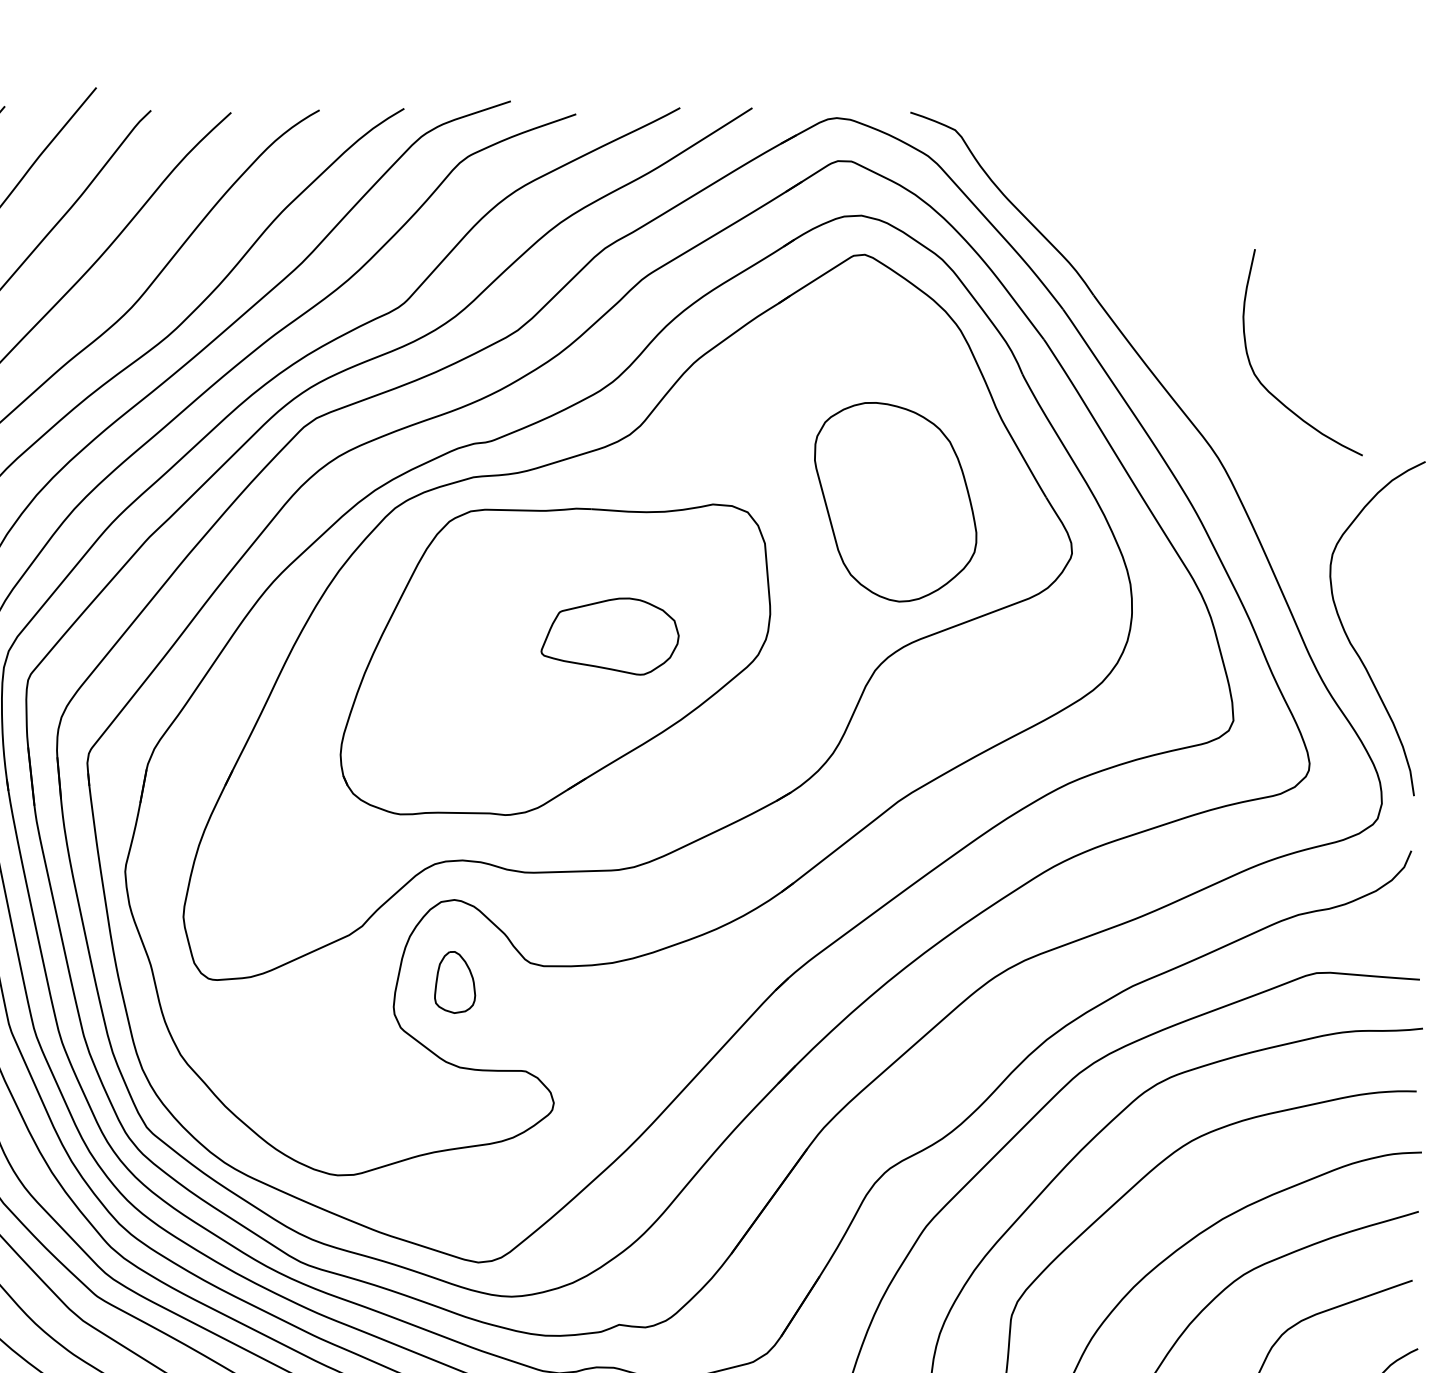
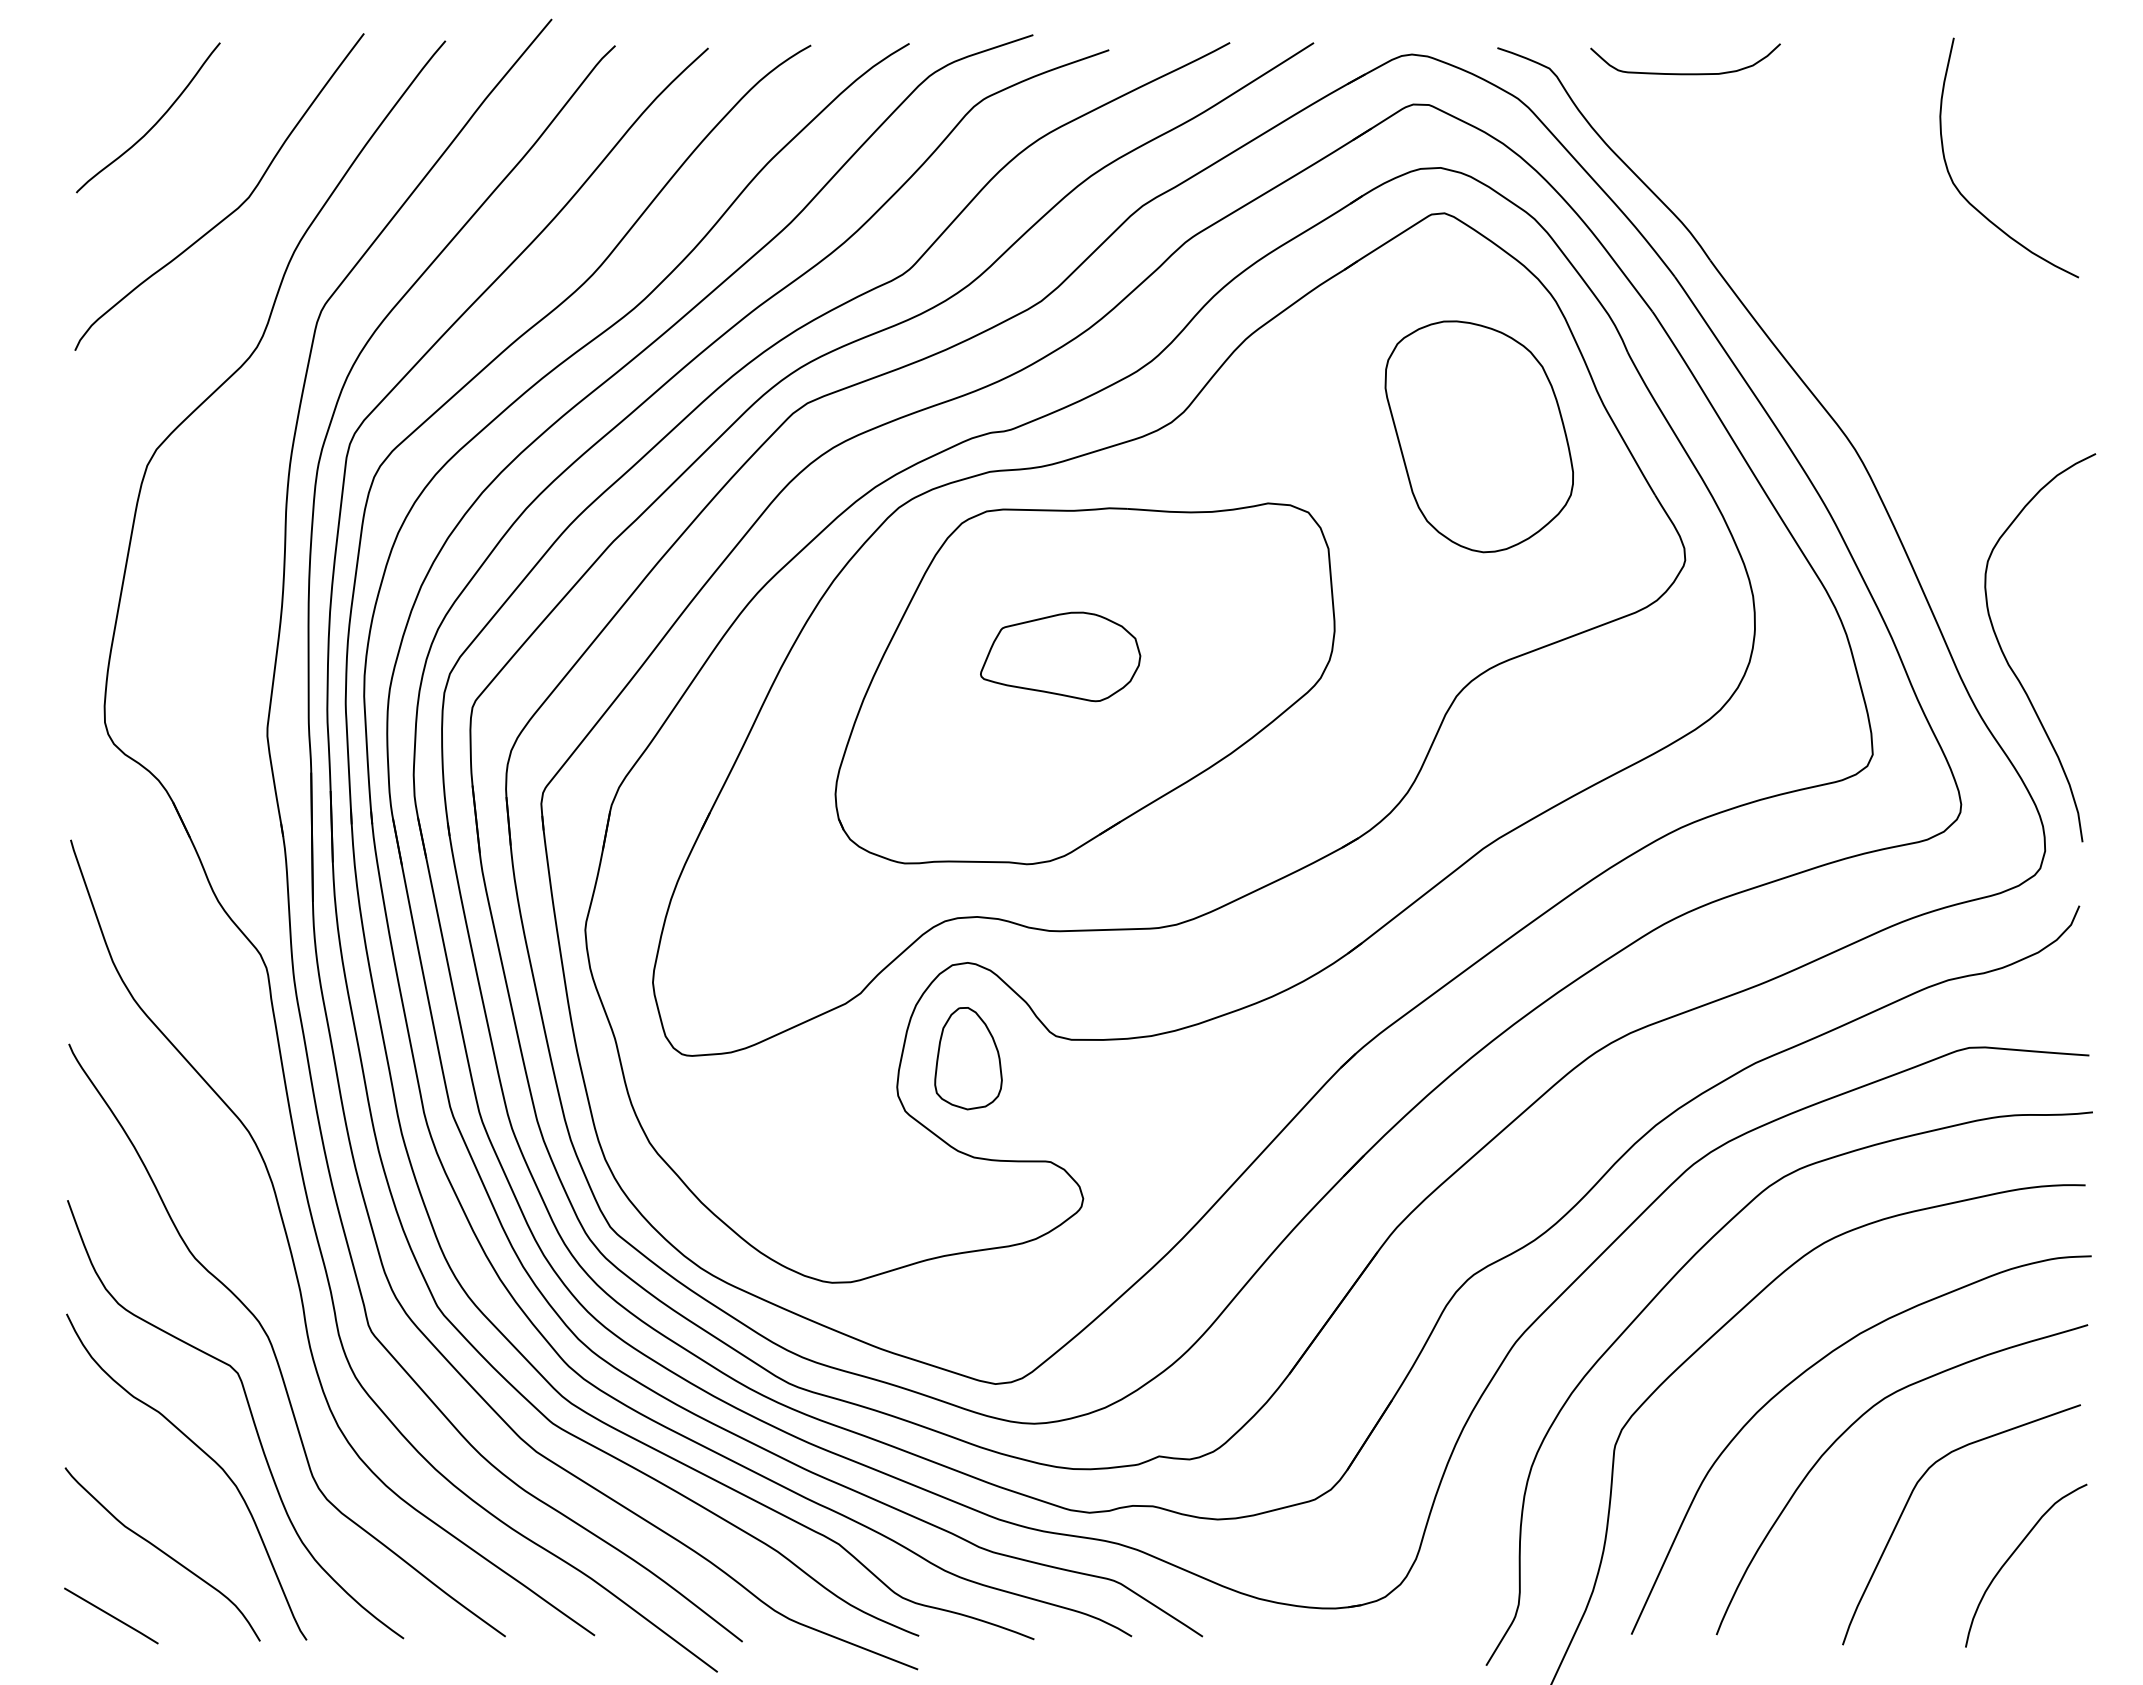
curve: (1072, 134) -> (1685, 73), added
curve: (1265, 387) -> (1966, 198), moved
part: (894, 501) -> (1478, 436), moved
part: (610, 636) -> (1060, 656), moved
part: (455, 982) -> (968, 1058), size x1.43

